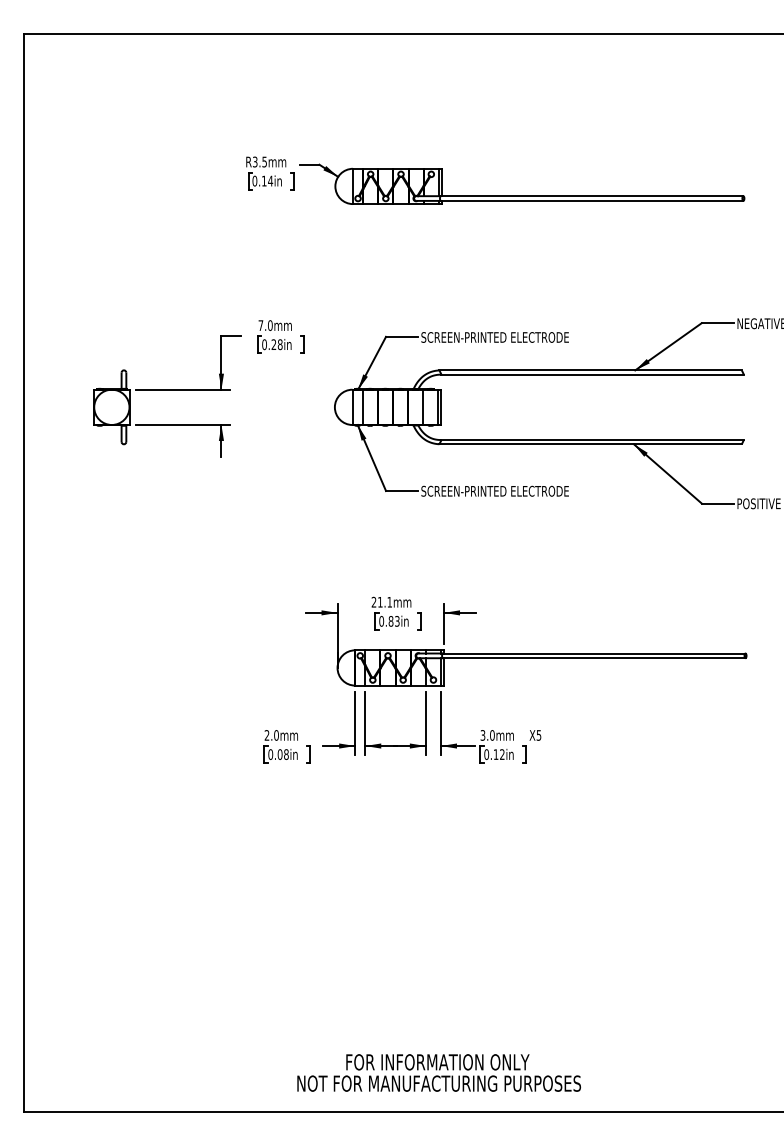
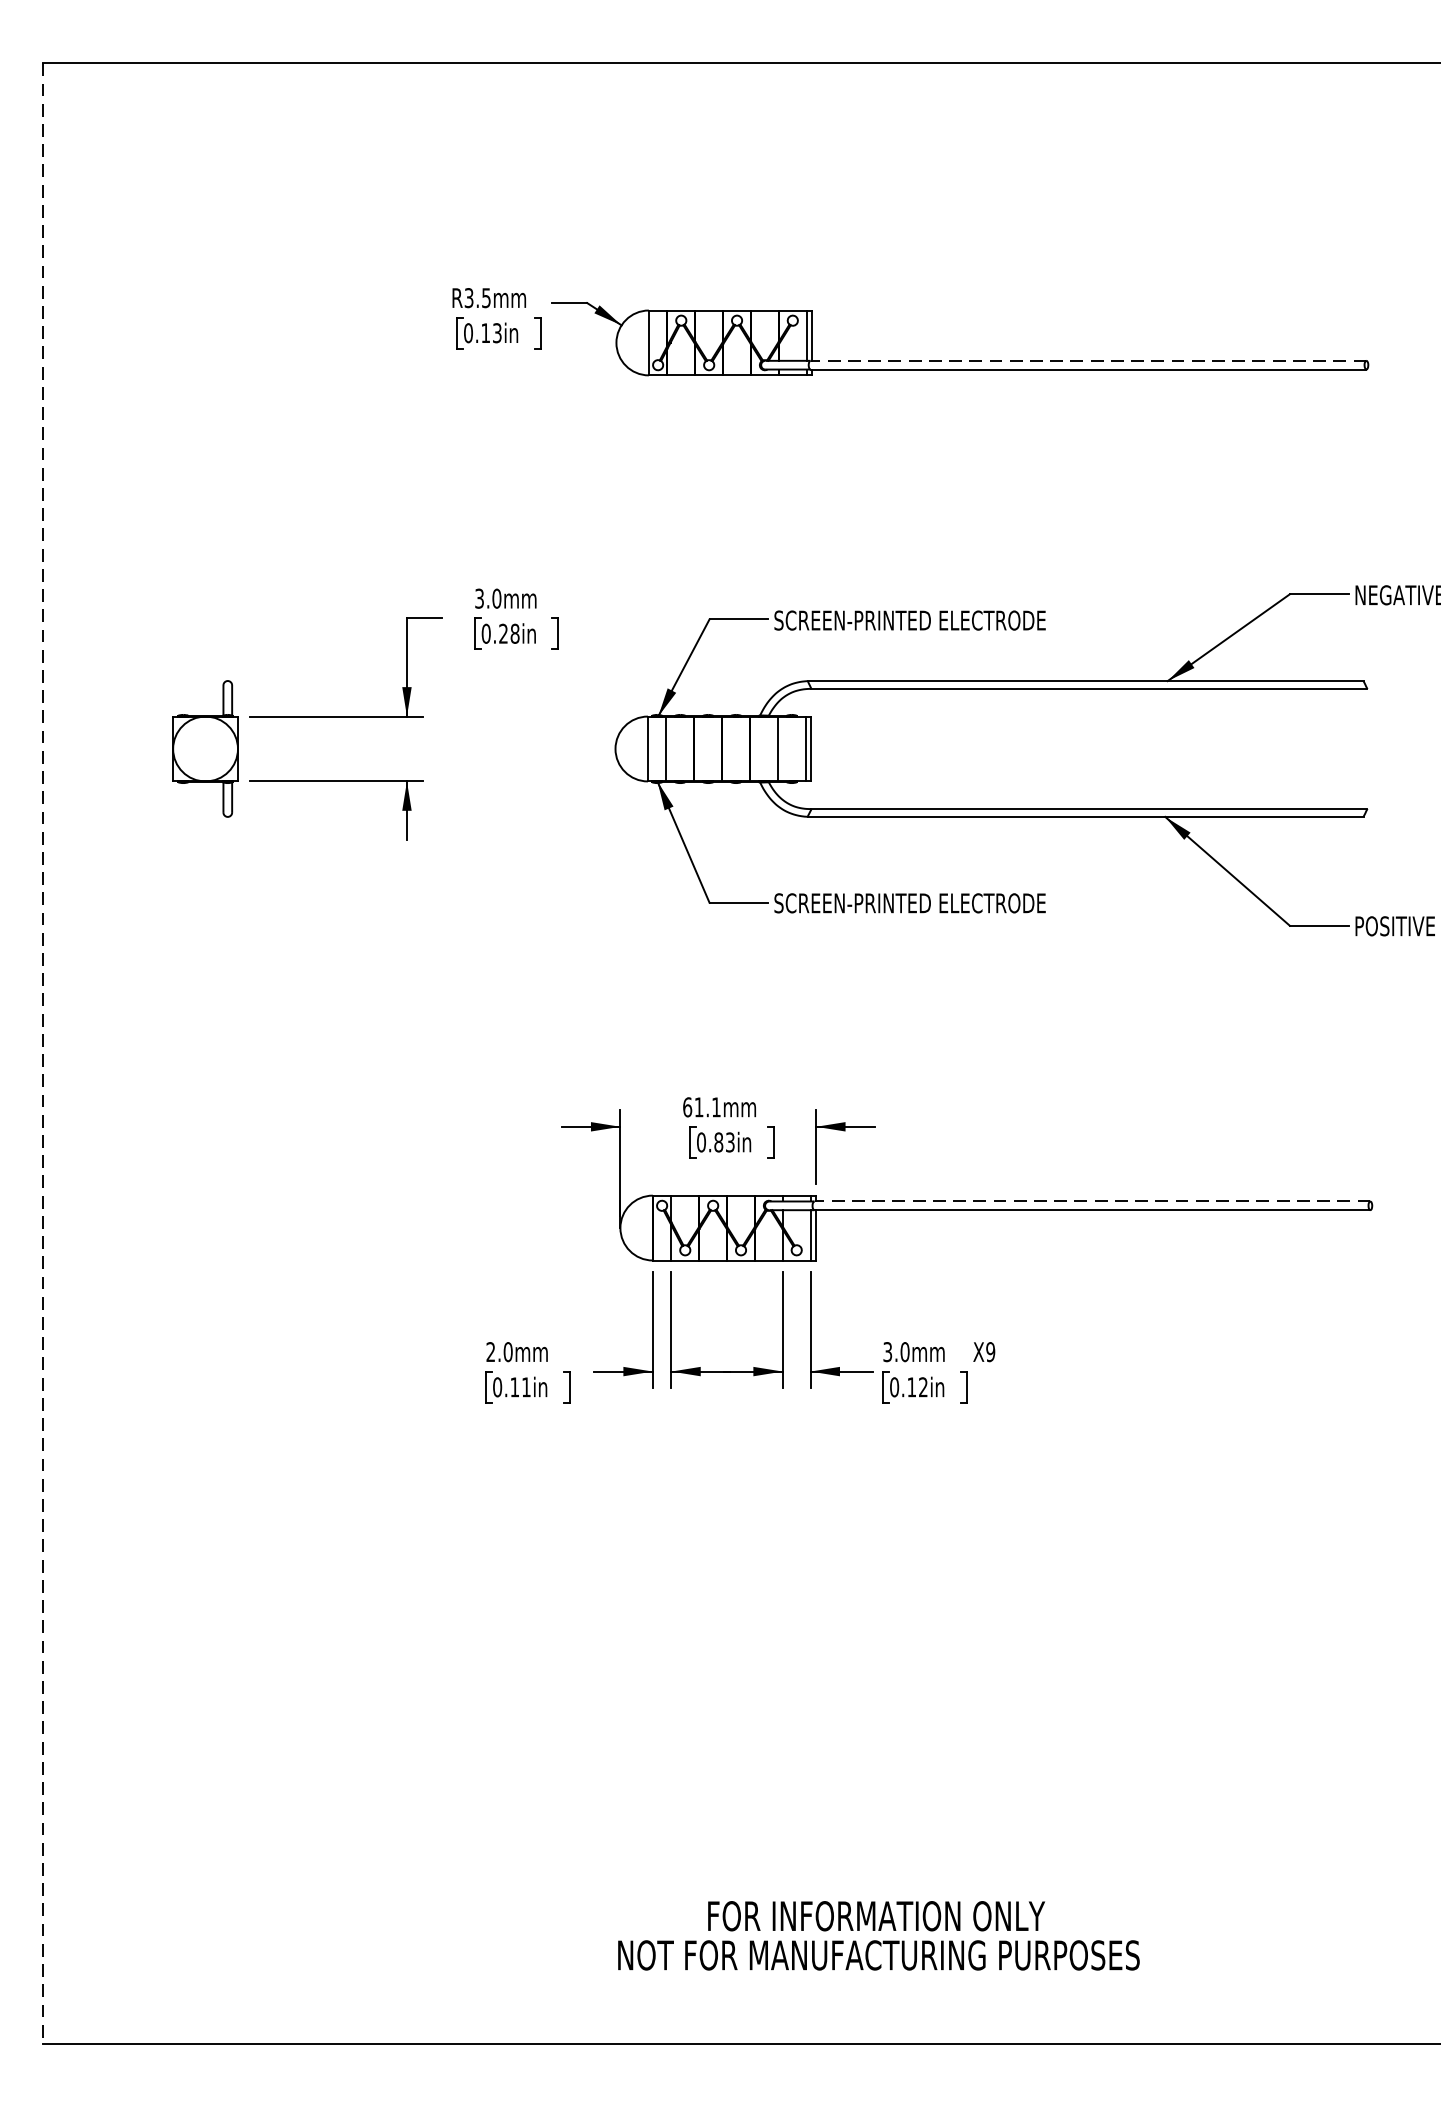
text: (270, 180) -> (497, 332), 0.14in -> 0.13in
line: (591, 196) -> (1087, 361), solid -> dashed
text: (260, 325) -> (478, 598), 7.0mm -> 3.0mm
line: (23, 572) -> (43, 1052), solid -> dashed
text: (373, 601) -> (686, 1105), 21.1mm -> 61.1mm
line: (593, 653) -> (1090, 1201), solid -> dashed
text: (538, 735) -> (989, 1352), X5 -> X9
text: (282, 754) -> (519, 1387), 0.08in -> 0.11in
text: (438, 1072) -> (877, 1934), moved

